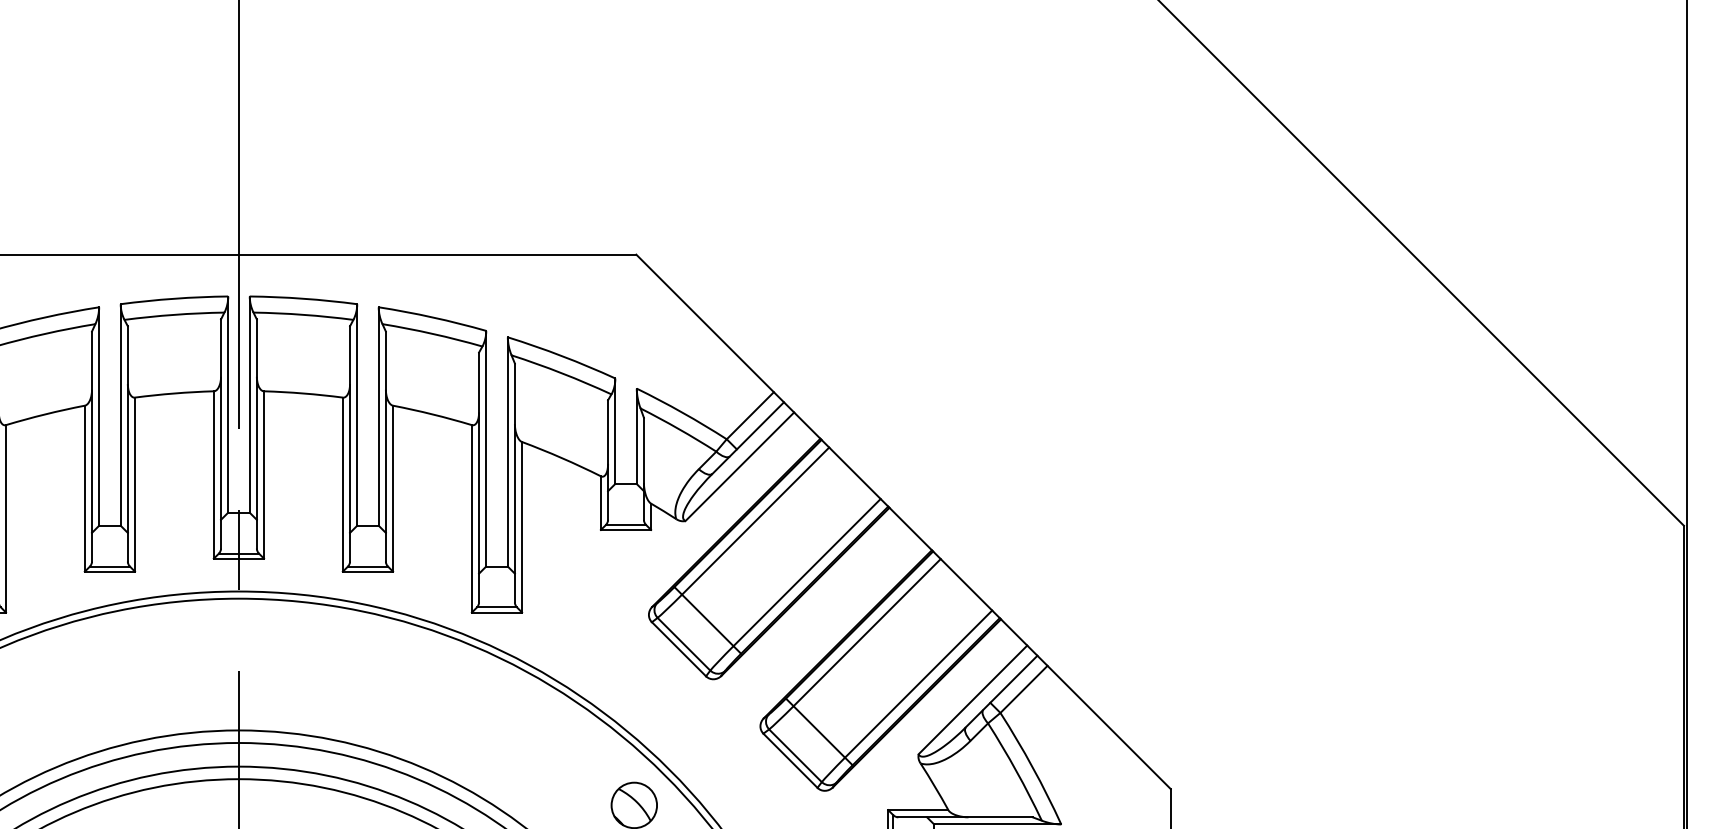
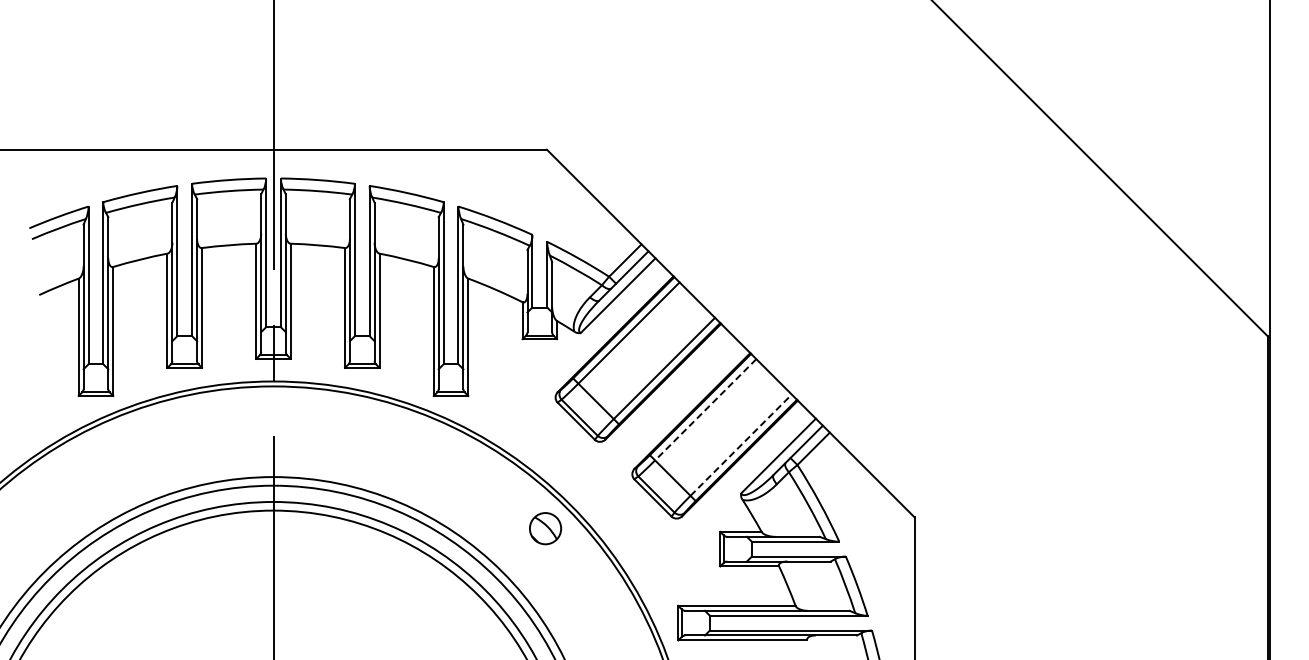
line: (866, 632) -> (705, 409), solid -> dashed
line: (919, 684) -> (741, 445), solid -> dashed

